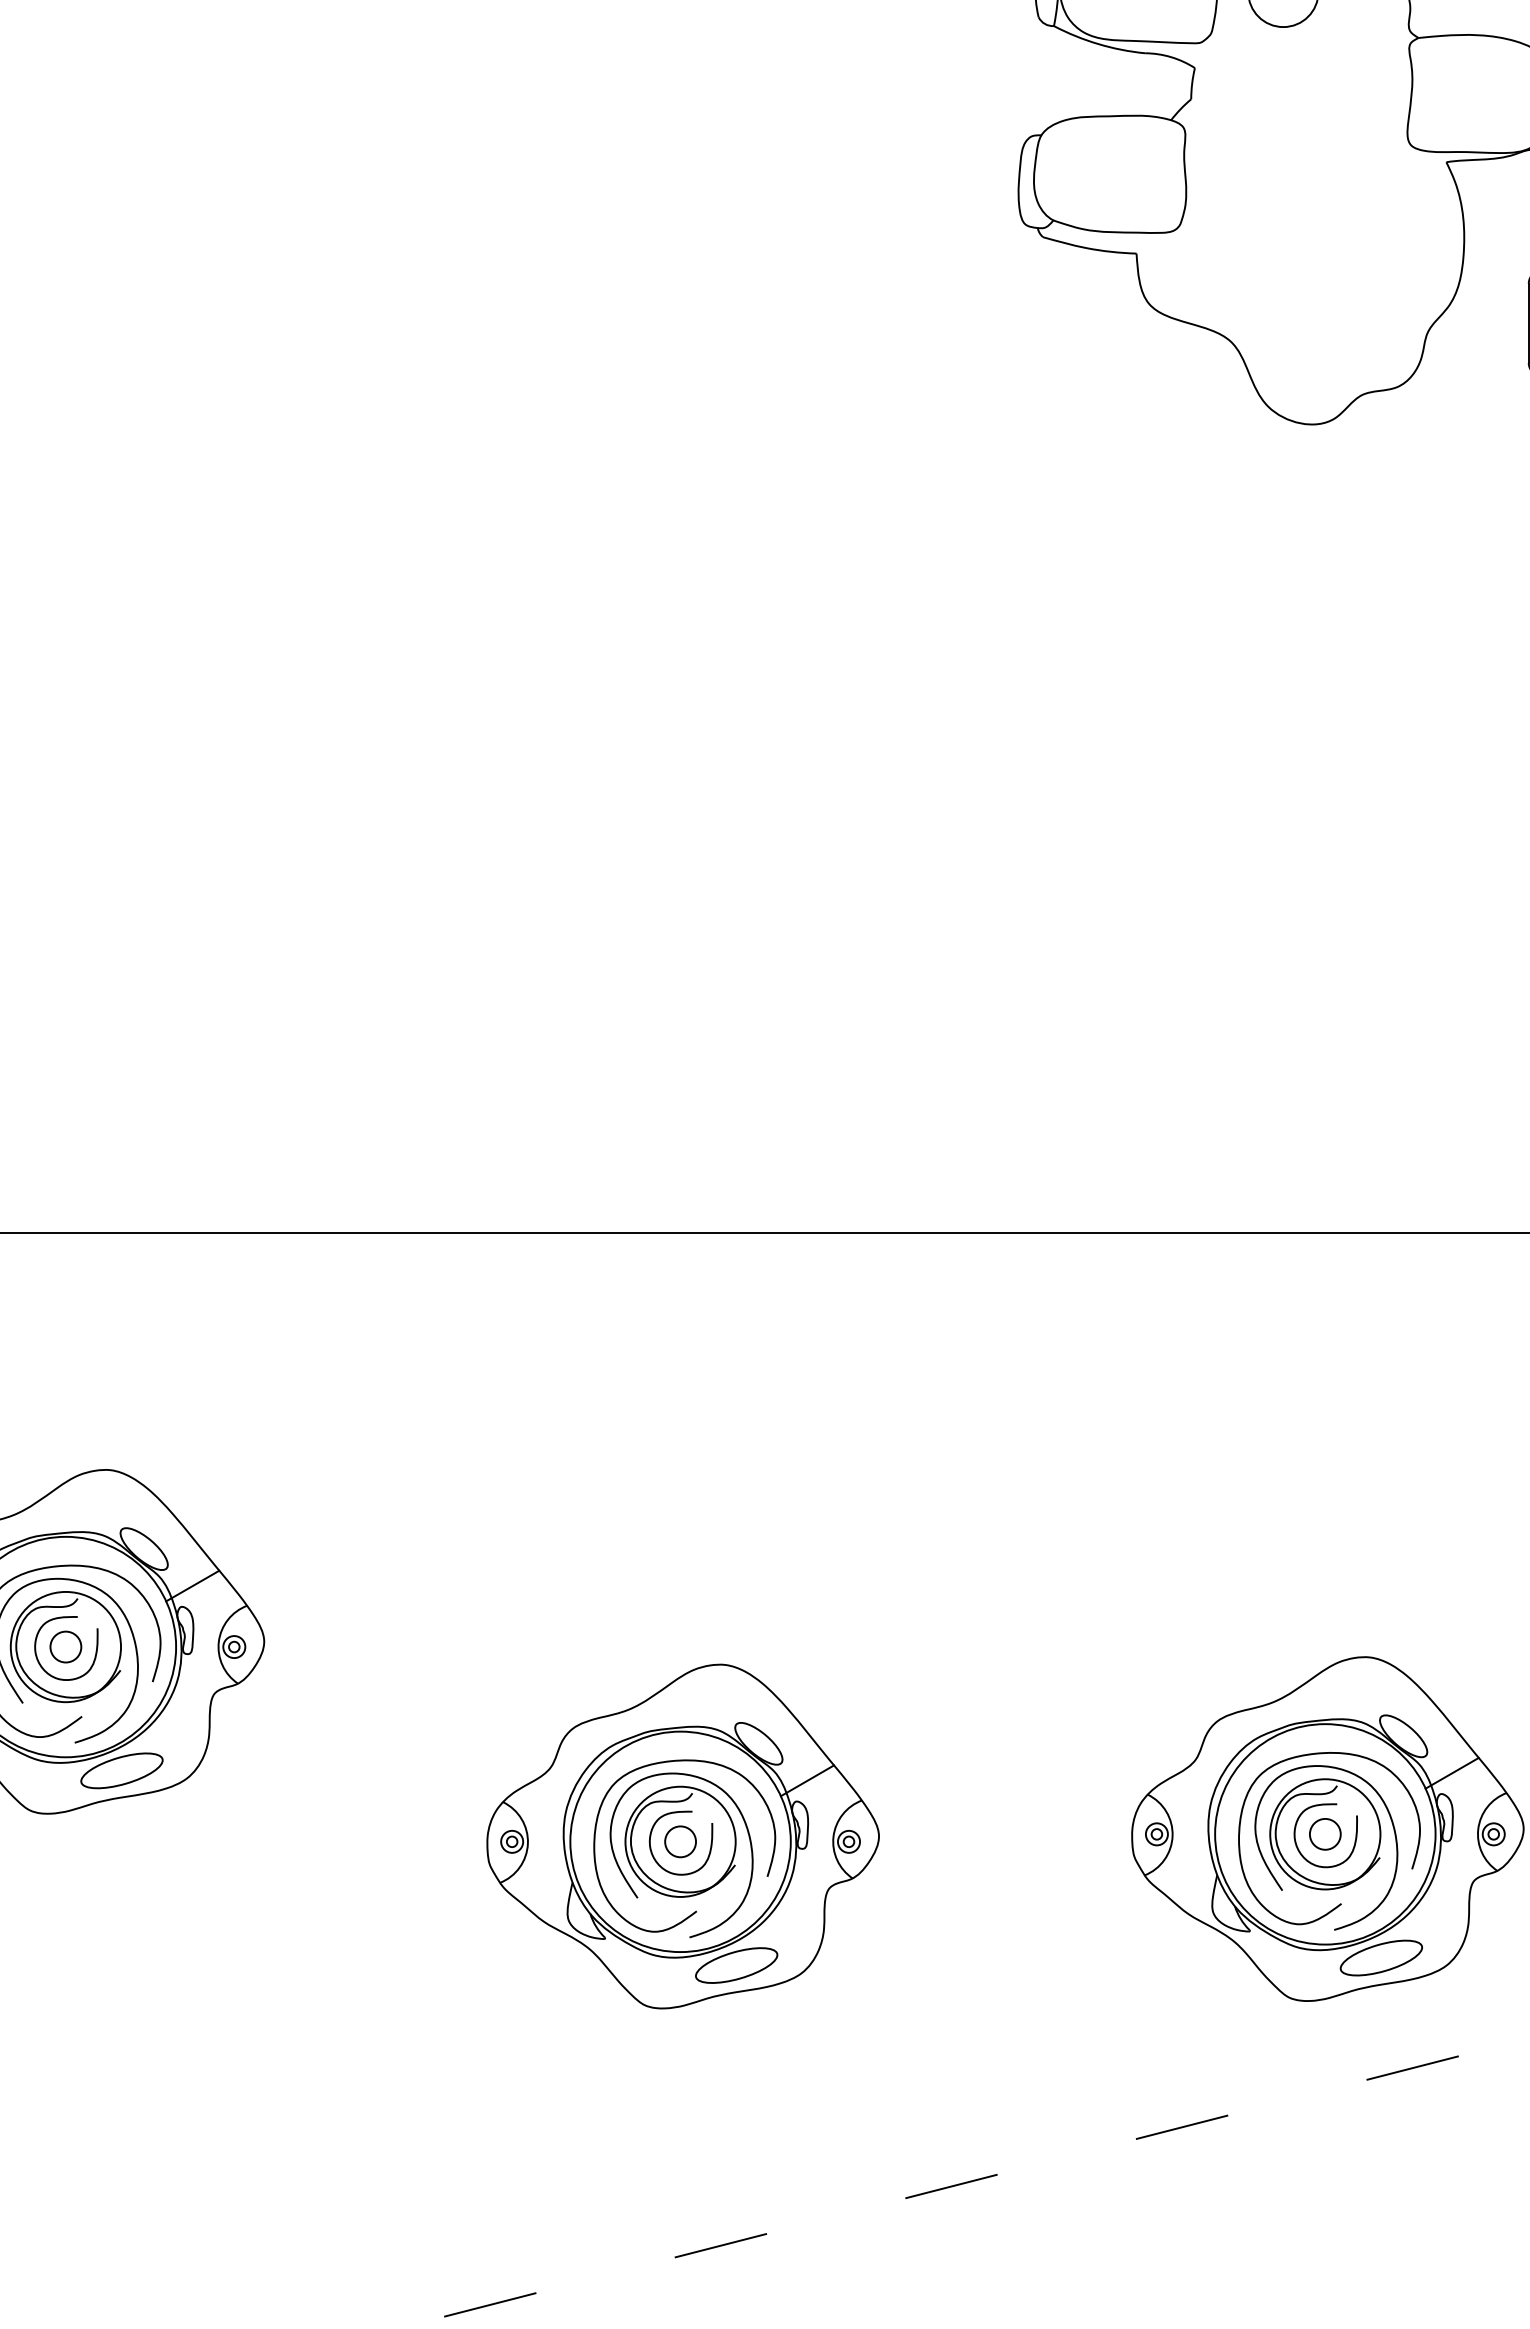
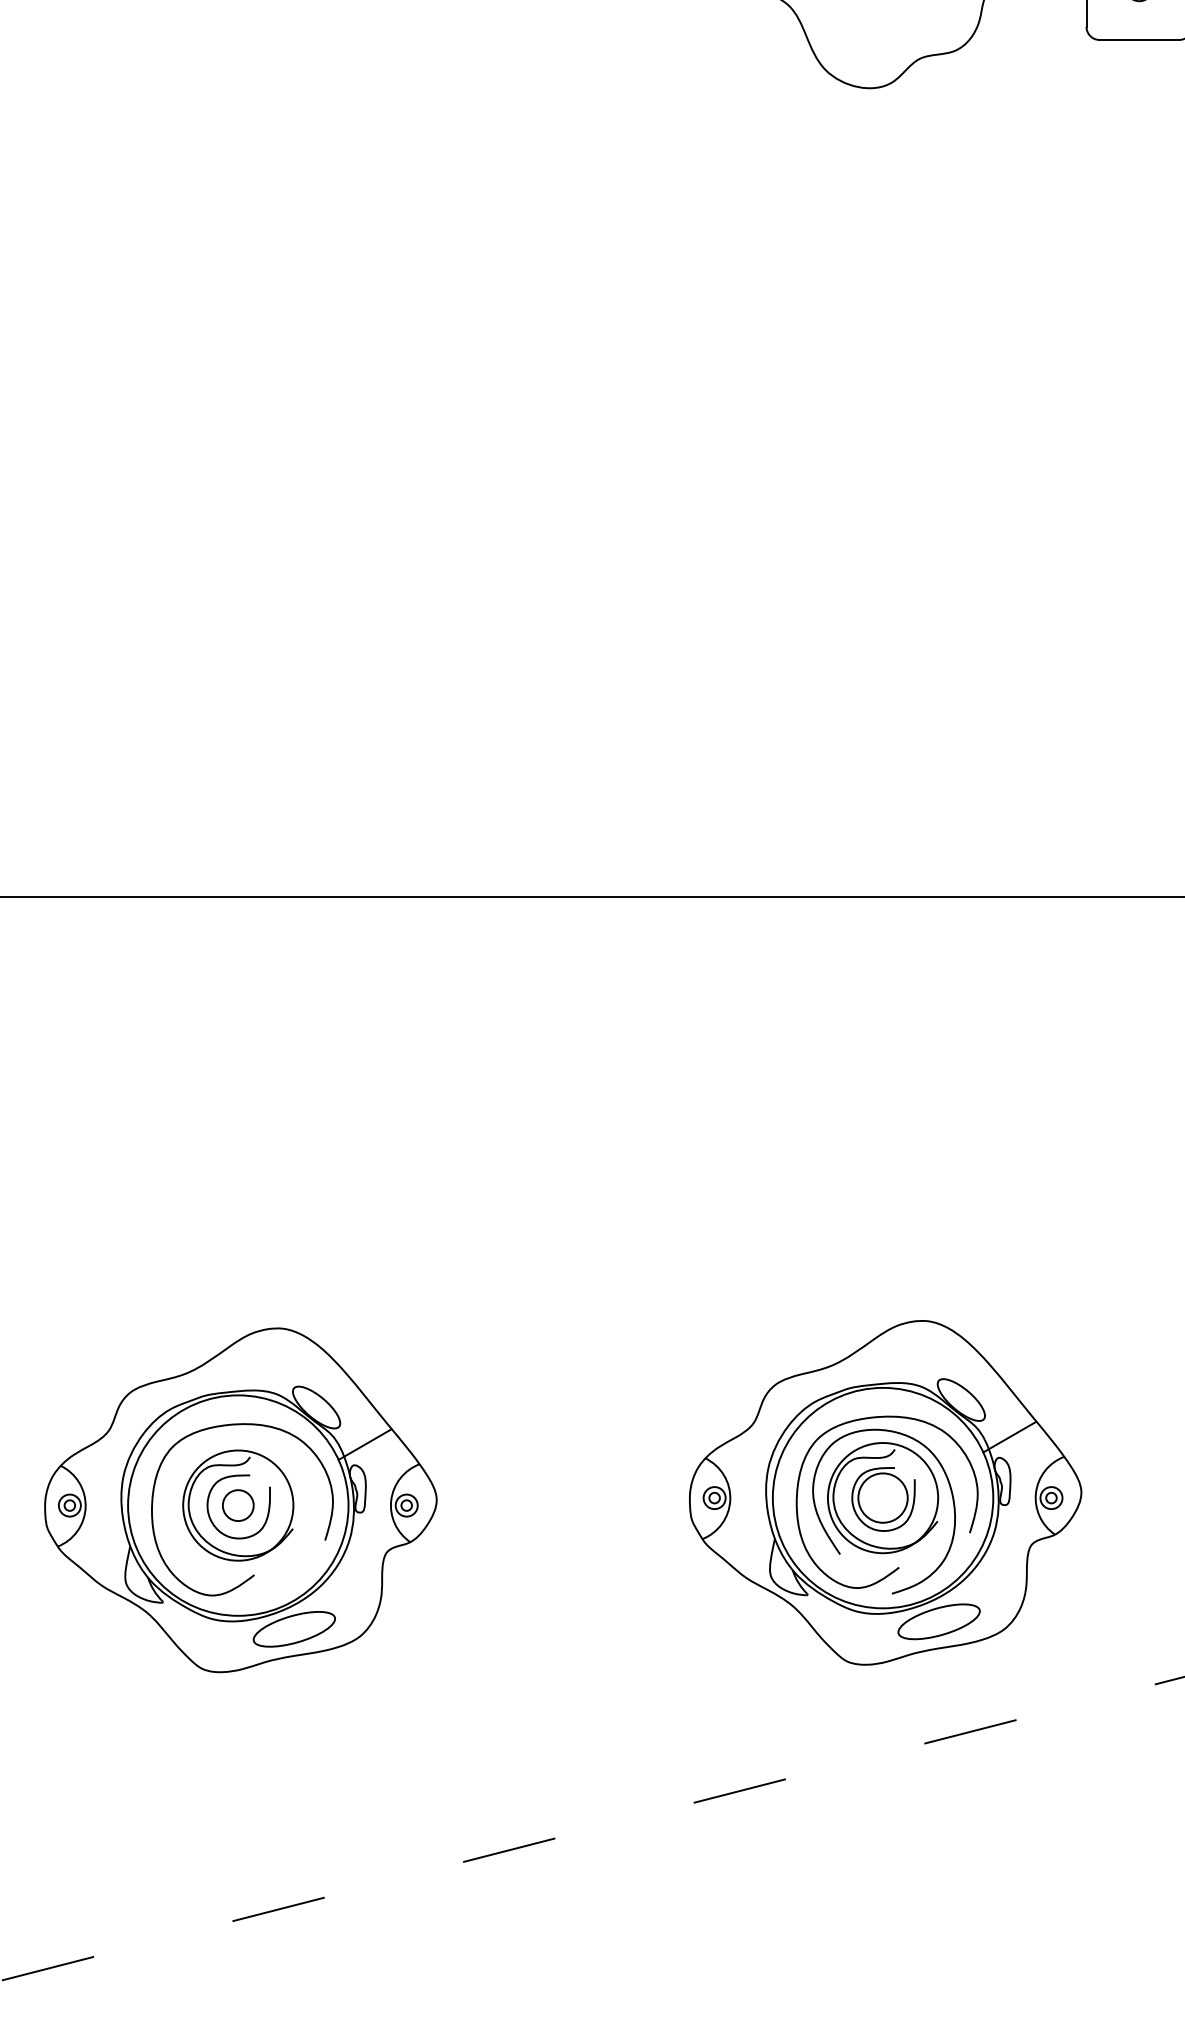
circle: (1324, 1833) -> (882, 1497), size x1.6
curve: (631, 1886) -> (189, 1550), removed

